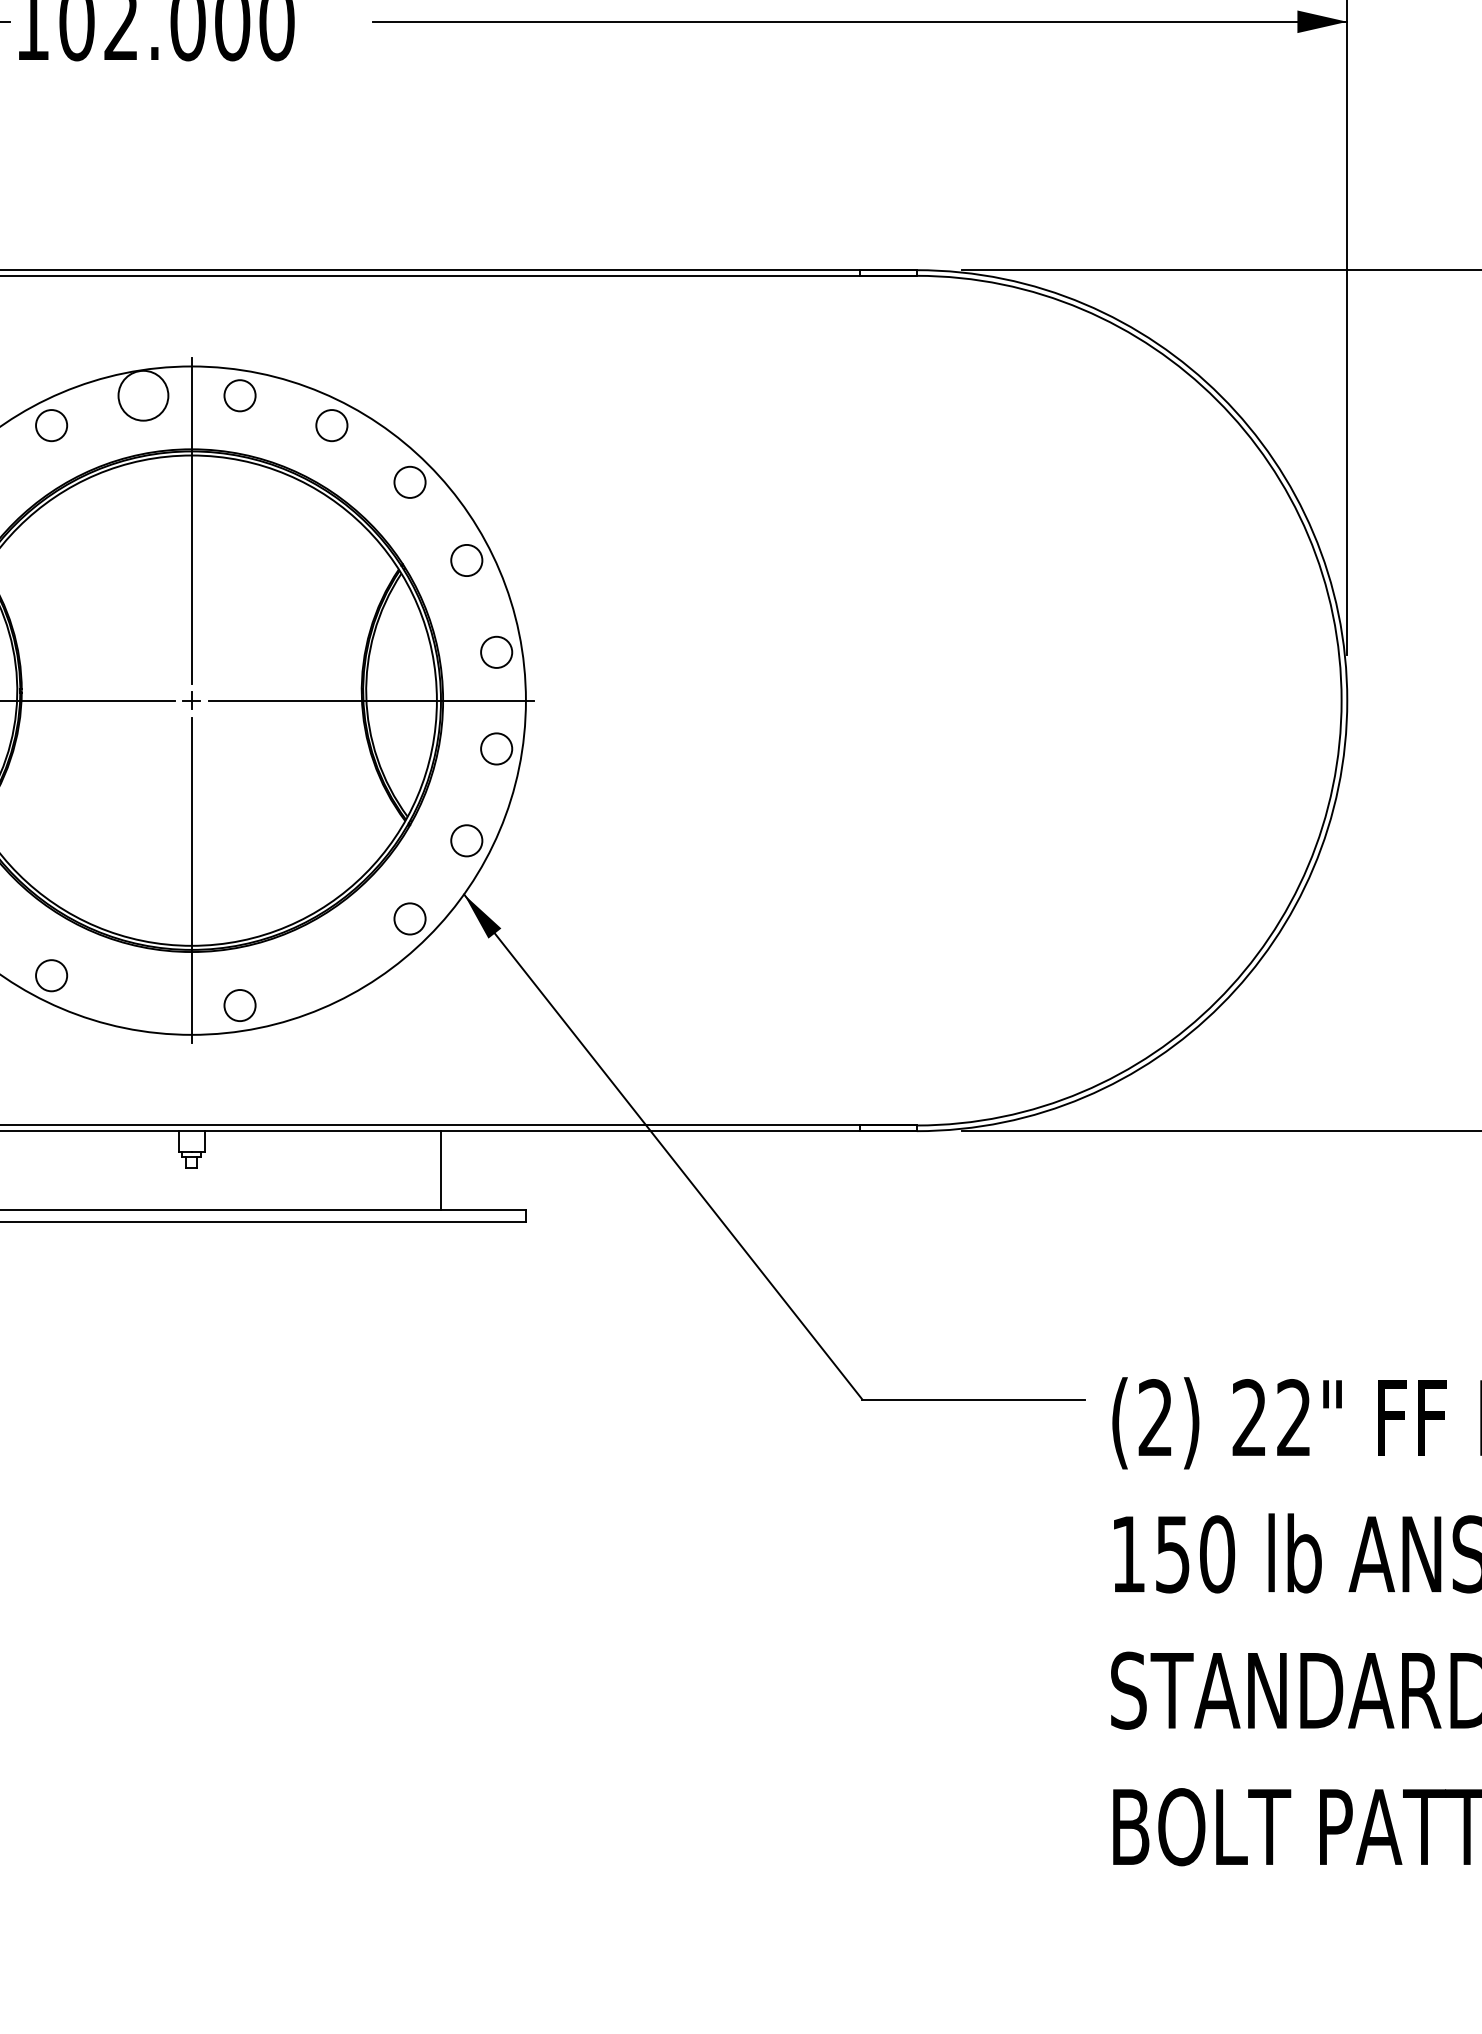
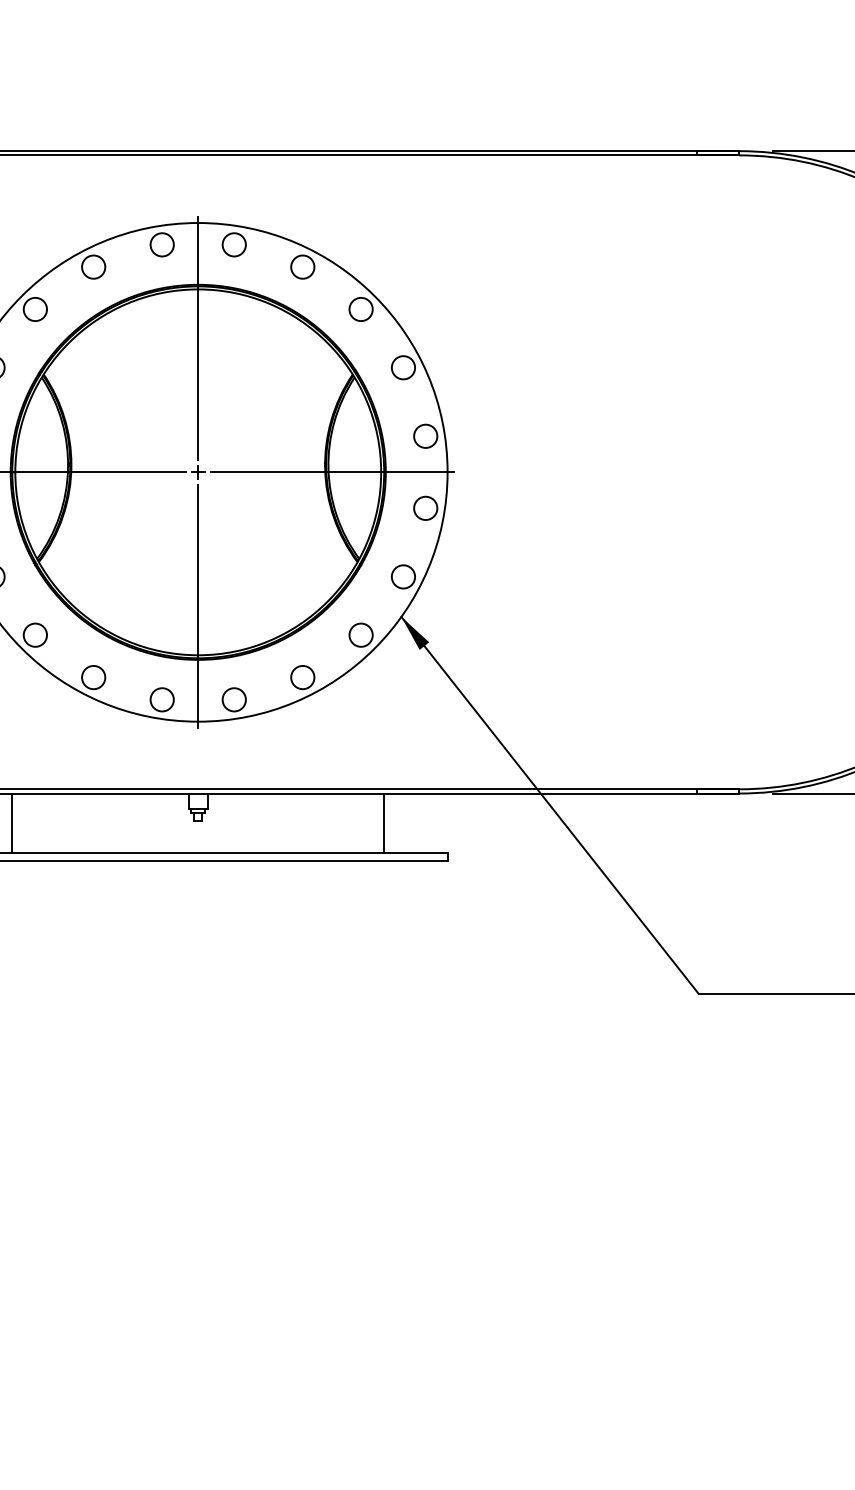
circle: (143, 395) -> (162, 244), size x0.62
circle: (331, 975) -> (302, 677), added
circle: (143, 1005) -> (162, 699), added

